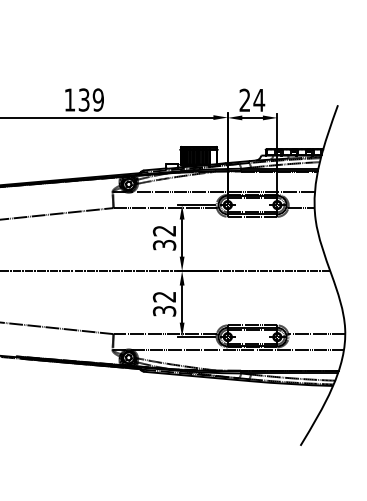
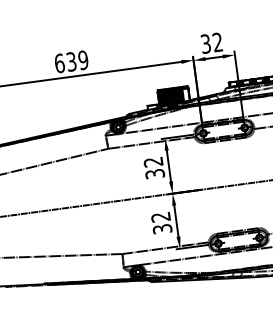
text: (69, 99) -> (59, 63), 139 -> 639
text: (252, 100) -> (212, 43), 24 -> 32

